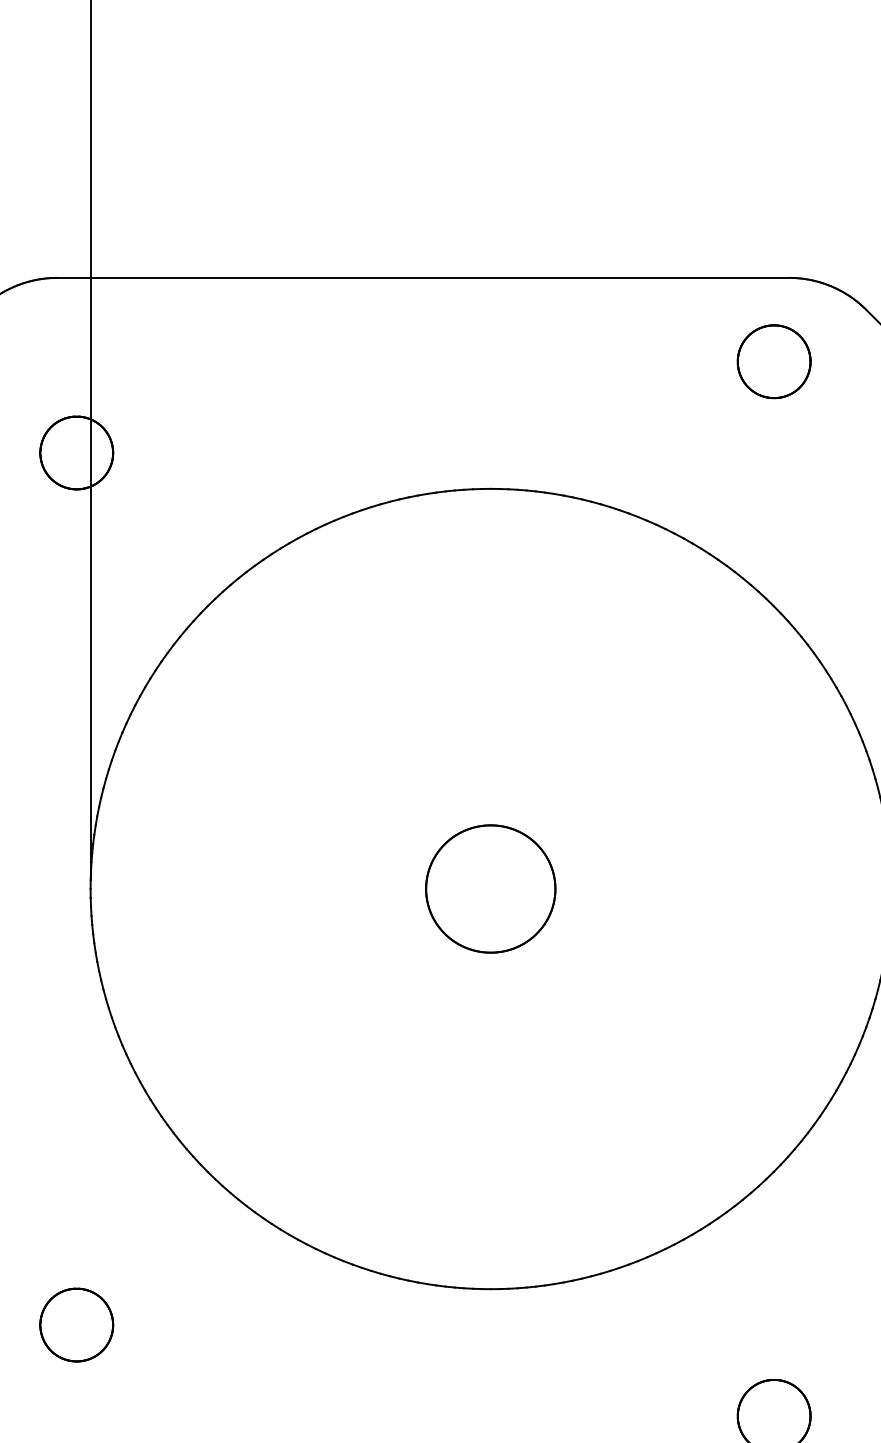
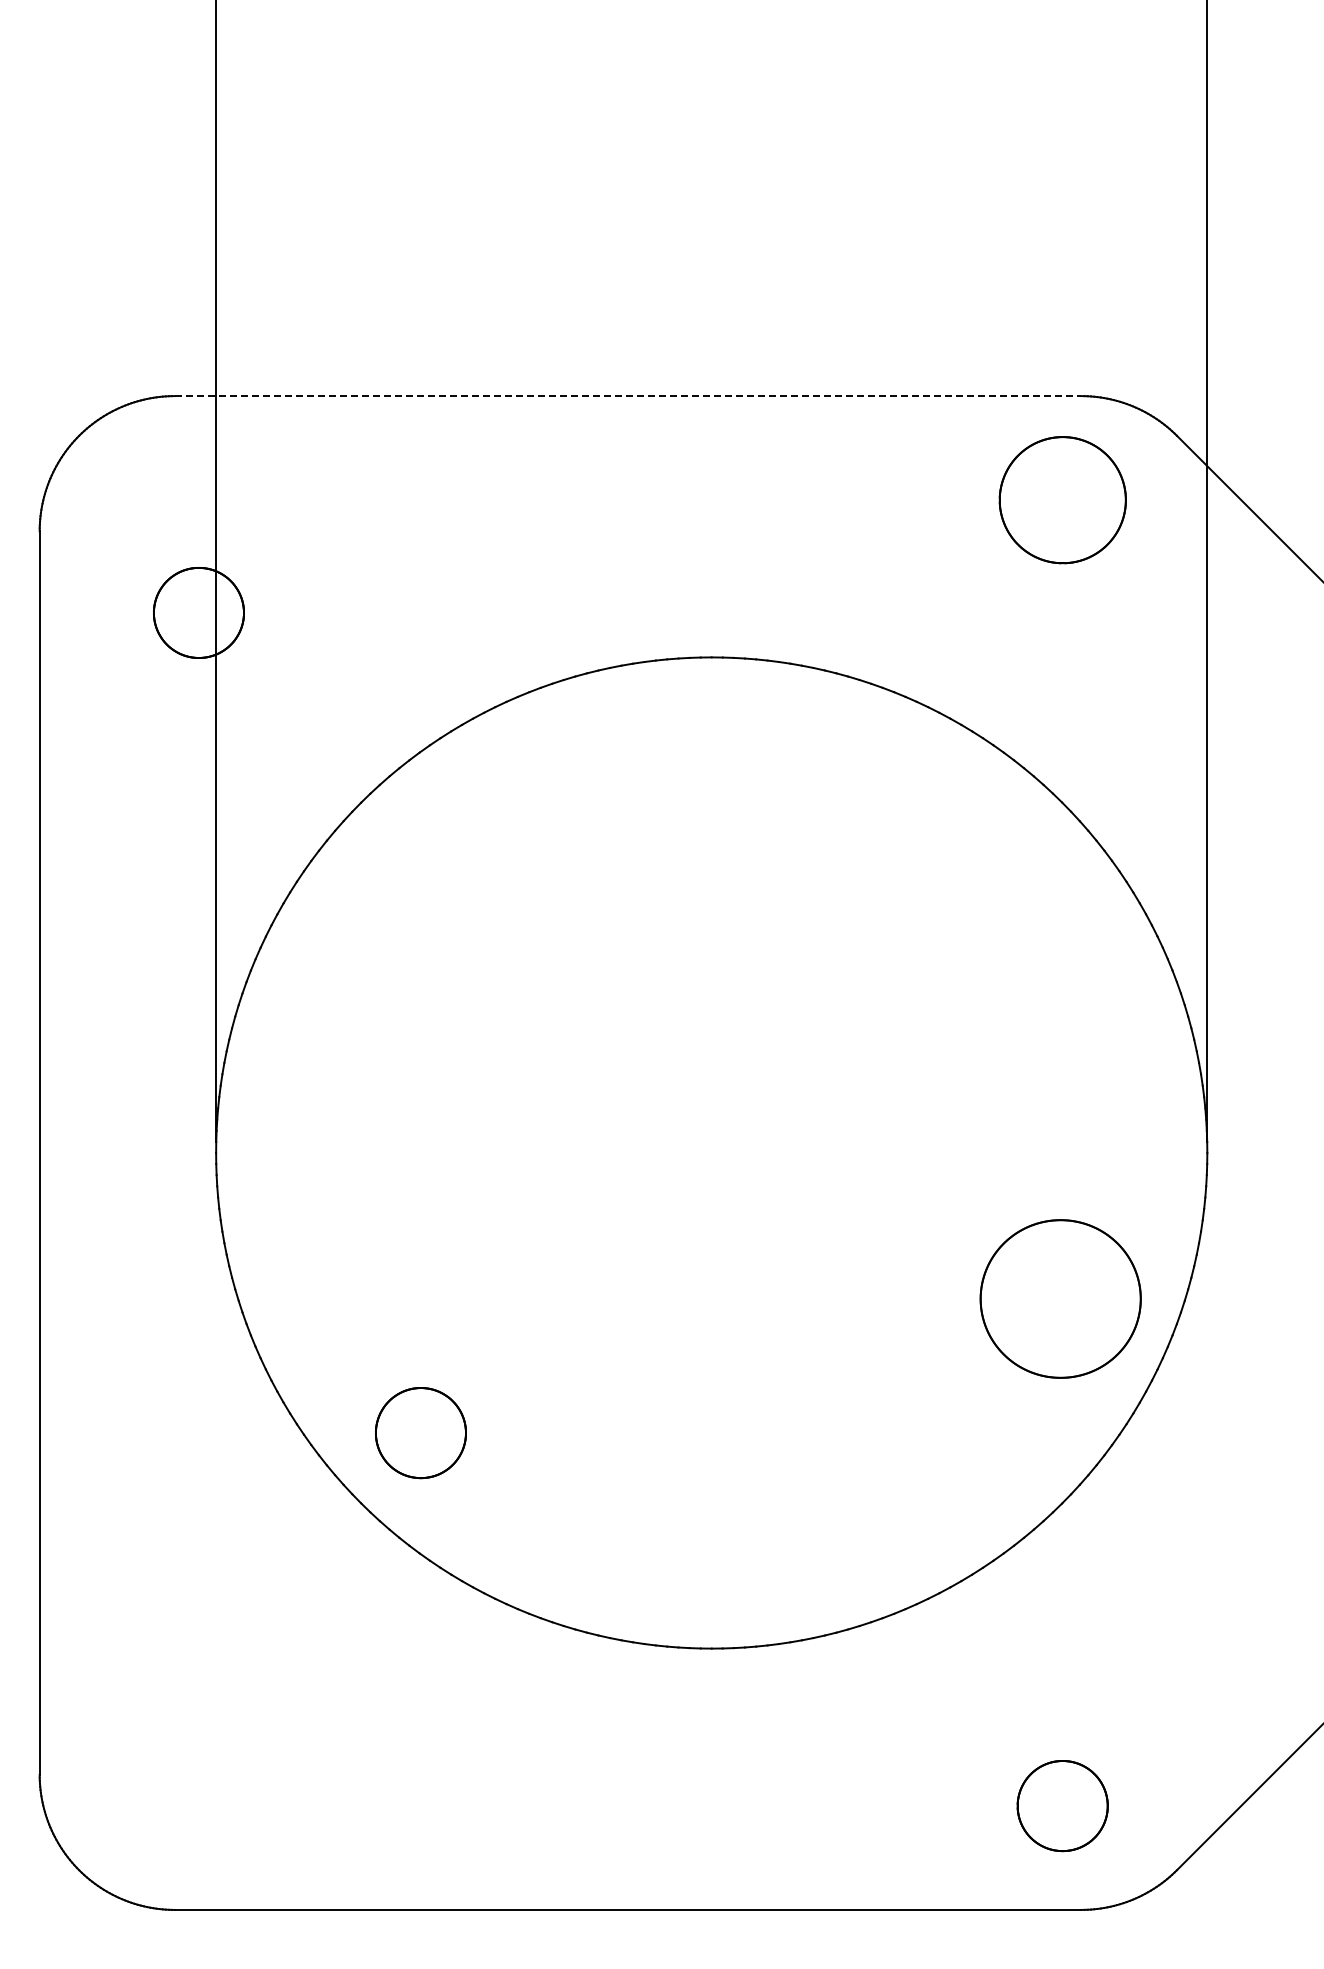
line: (423, 278) -> (628, 396), solid -> dashed
part: (773, 361) -> (1062, 499), size x1.4
part: (490, 888) -> (1060, 1298), moved
part: (76, 1325) -> (420, 1433), moved

